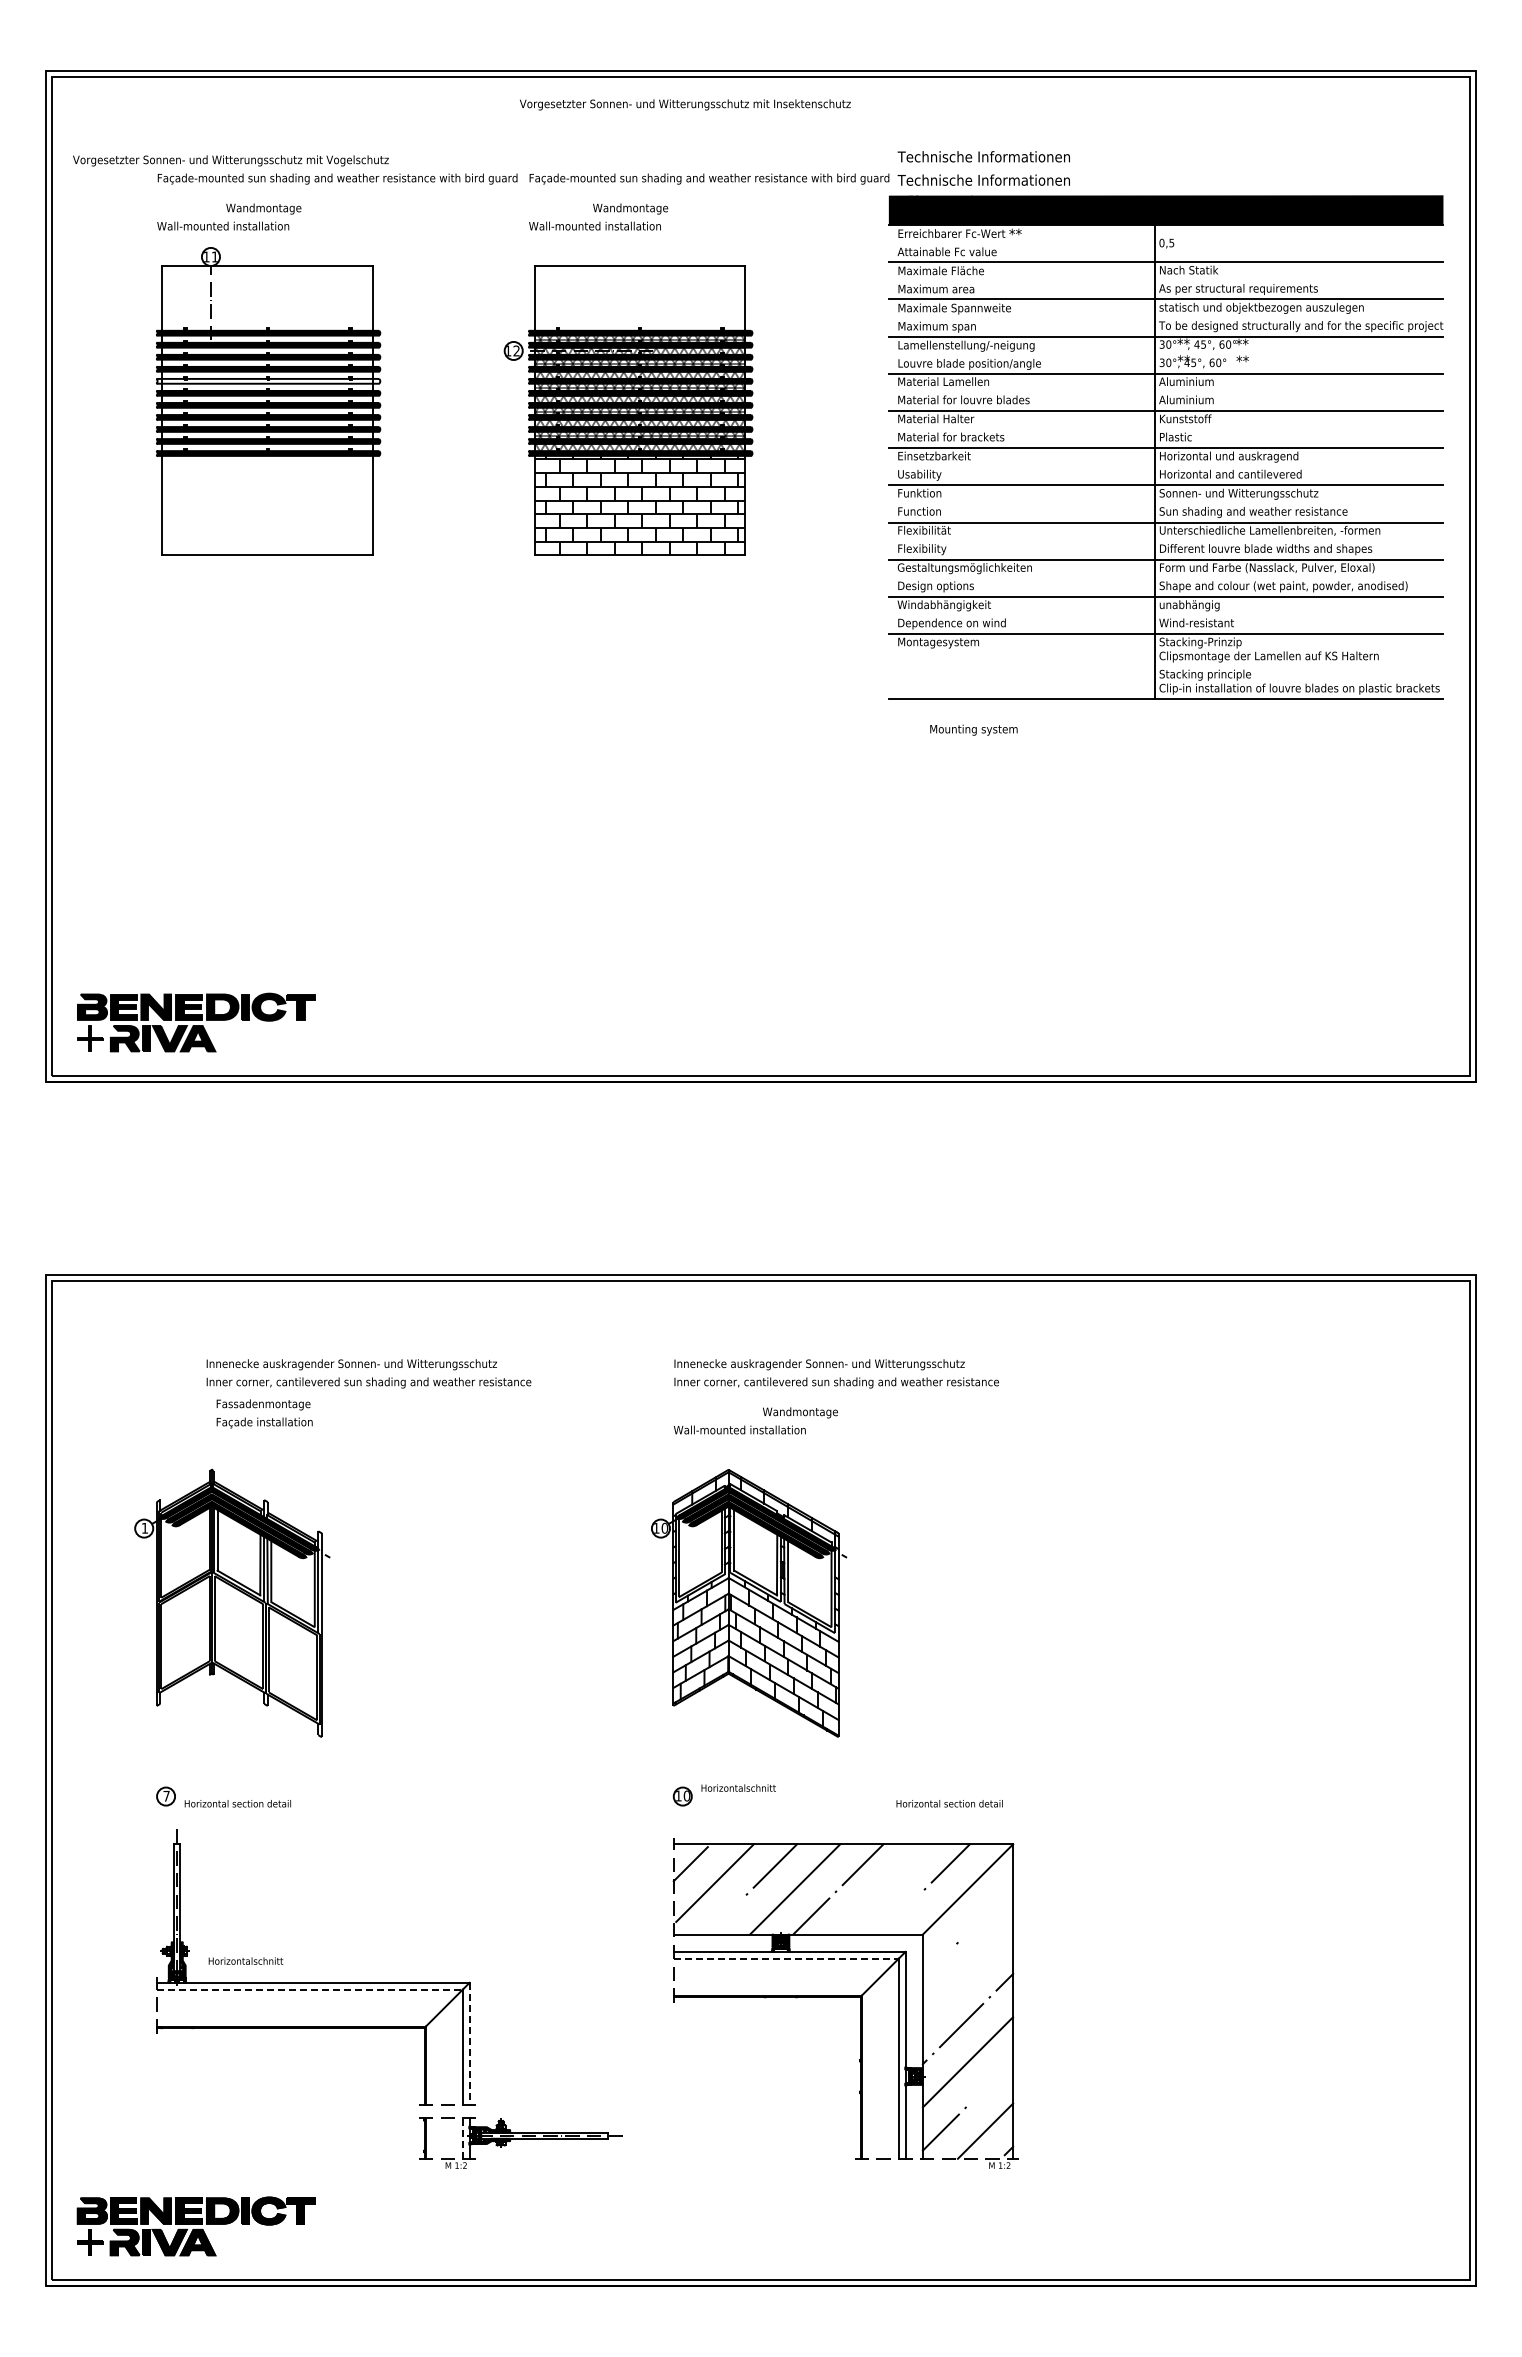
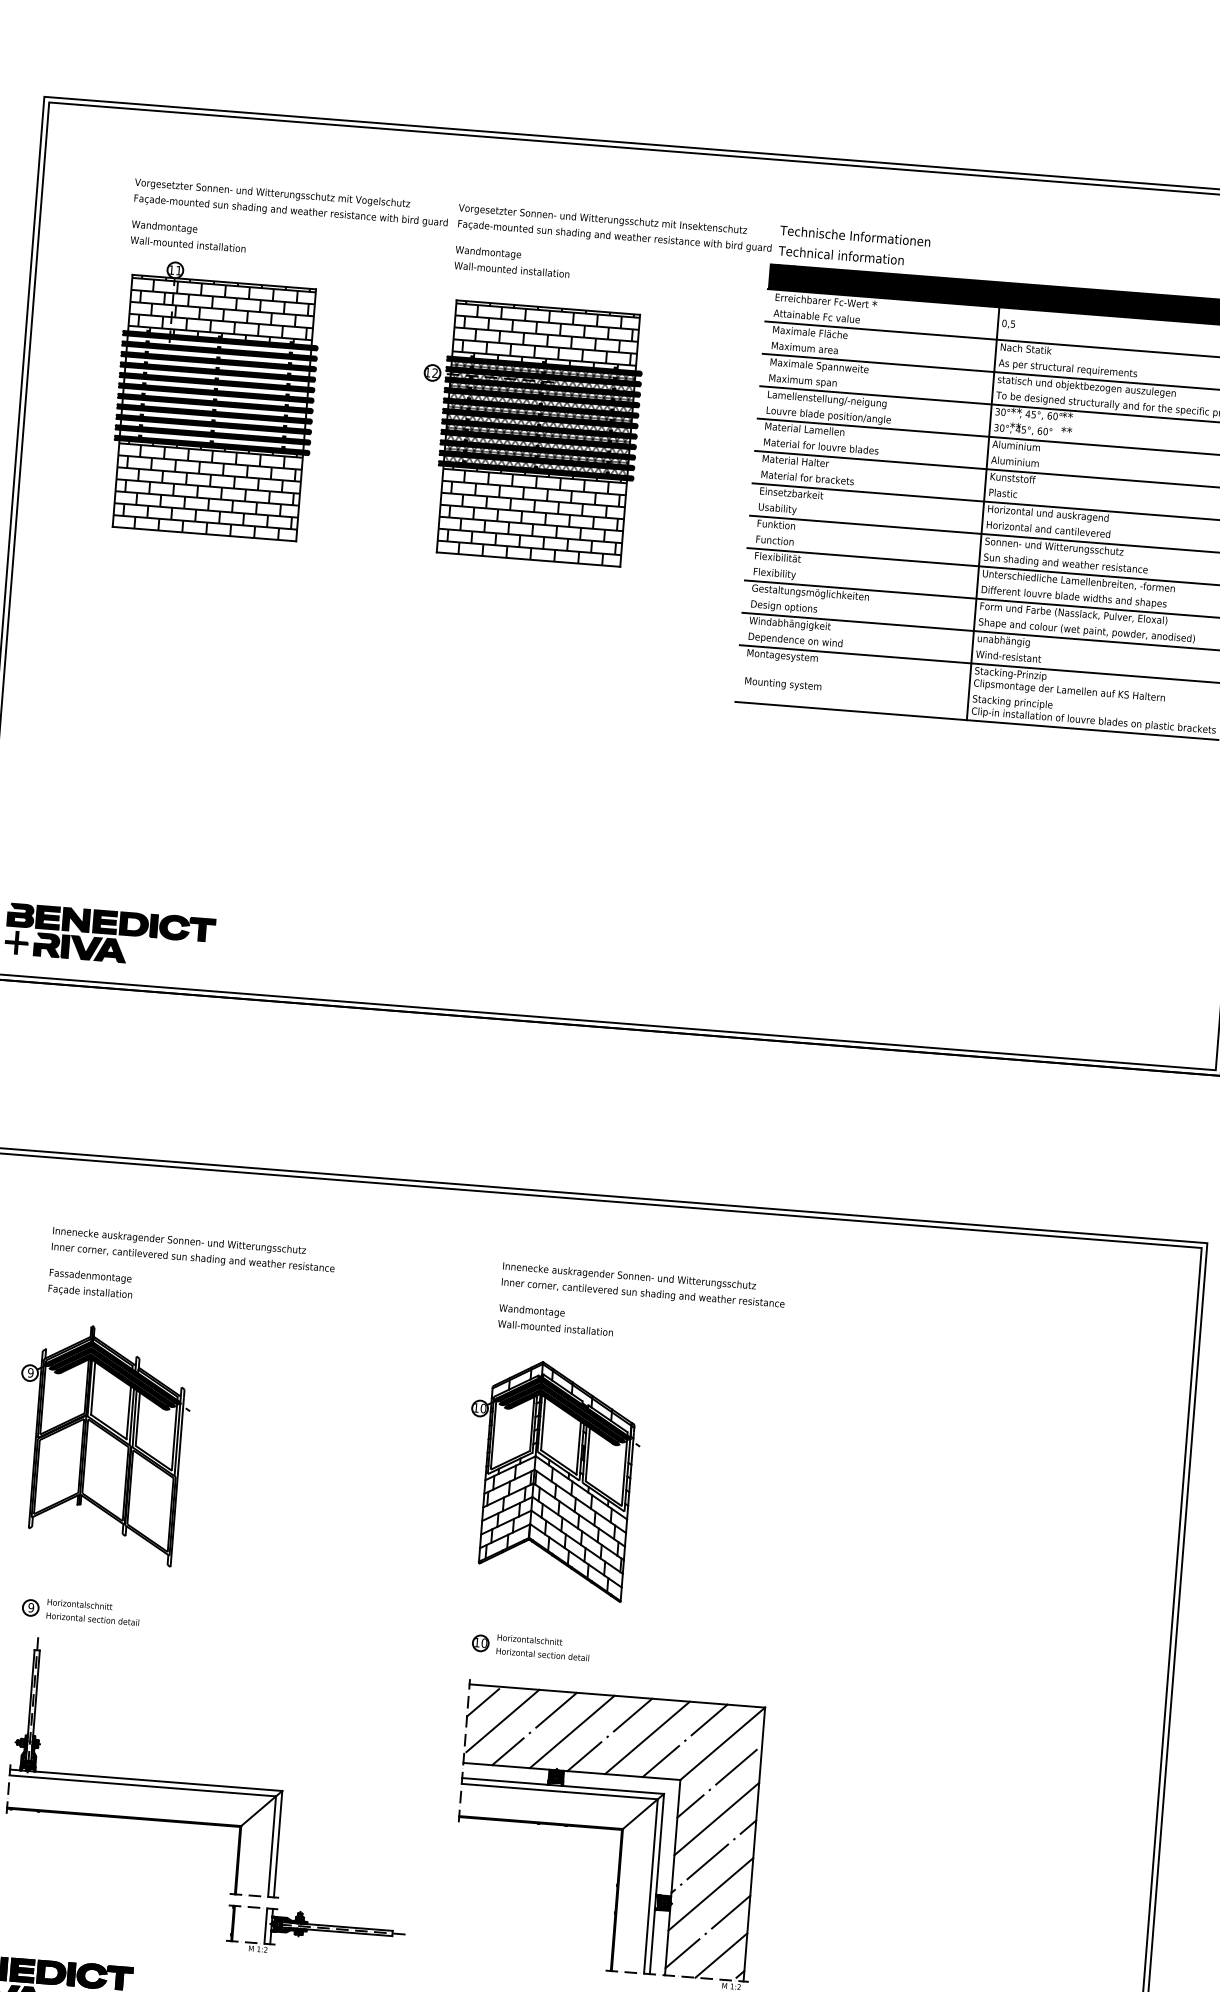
text: (685, 104) -> (603, 219), moved
text: (230, 160) -> (272, 193), moved
text: (1005, 179) -> (872, 257), Technische Informationen -> Technical information
text: (263, 208) -> (164, 227), moved
text: (630, 208) -> (488, 252), moved
text: (1018, 231) -> (880, 303), ** -> *
hatch: (267, 297) -> (221, 309), added
hatch: (639, 297) -> (545, 335), added
fill: (268, 380) -> (217, 381), added
hatch: (267, 505) -> (207, 490), added
text: (973, 729) -> (782, 684), moved
text: (368, 1373) -> (193, 1250), moved
text: (800, 1412) -> (532, 1310), moved
text: (264, 1413) -> (90, 1284), moved
text: (144, 1527) -> (30, 1372), 1 -> 9
text: (166, 1795) -> (31, 1607), 7 -> 9
text: (949, 1803) -> (542, 1654), moved
line: (881, 1889) -> (647, 1737), added
line: (898, 1914) -> (660, 1760), added
line: (985, 1914) -> (736, 1766), added
line: (723, 1917) -> (507, 1751), added
line: (786, 1958) -> (559, 1791), dashed -> solid
text: (245, 1960) -> (79, 1603), moved
line: (936, 1963) -> (690, 1806), added
line: (967, 1975) -> (716, 1818), added
line: (309, 1989) -> (142, 1785), dashed -> solid
line: (469, 2044) -> (278, 1844), dashed -> solid
line: (992, 2080) -> (730, 1911), added
line: (462, 2138) -> (265, 1926), dashed -> solid

